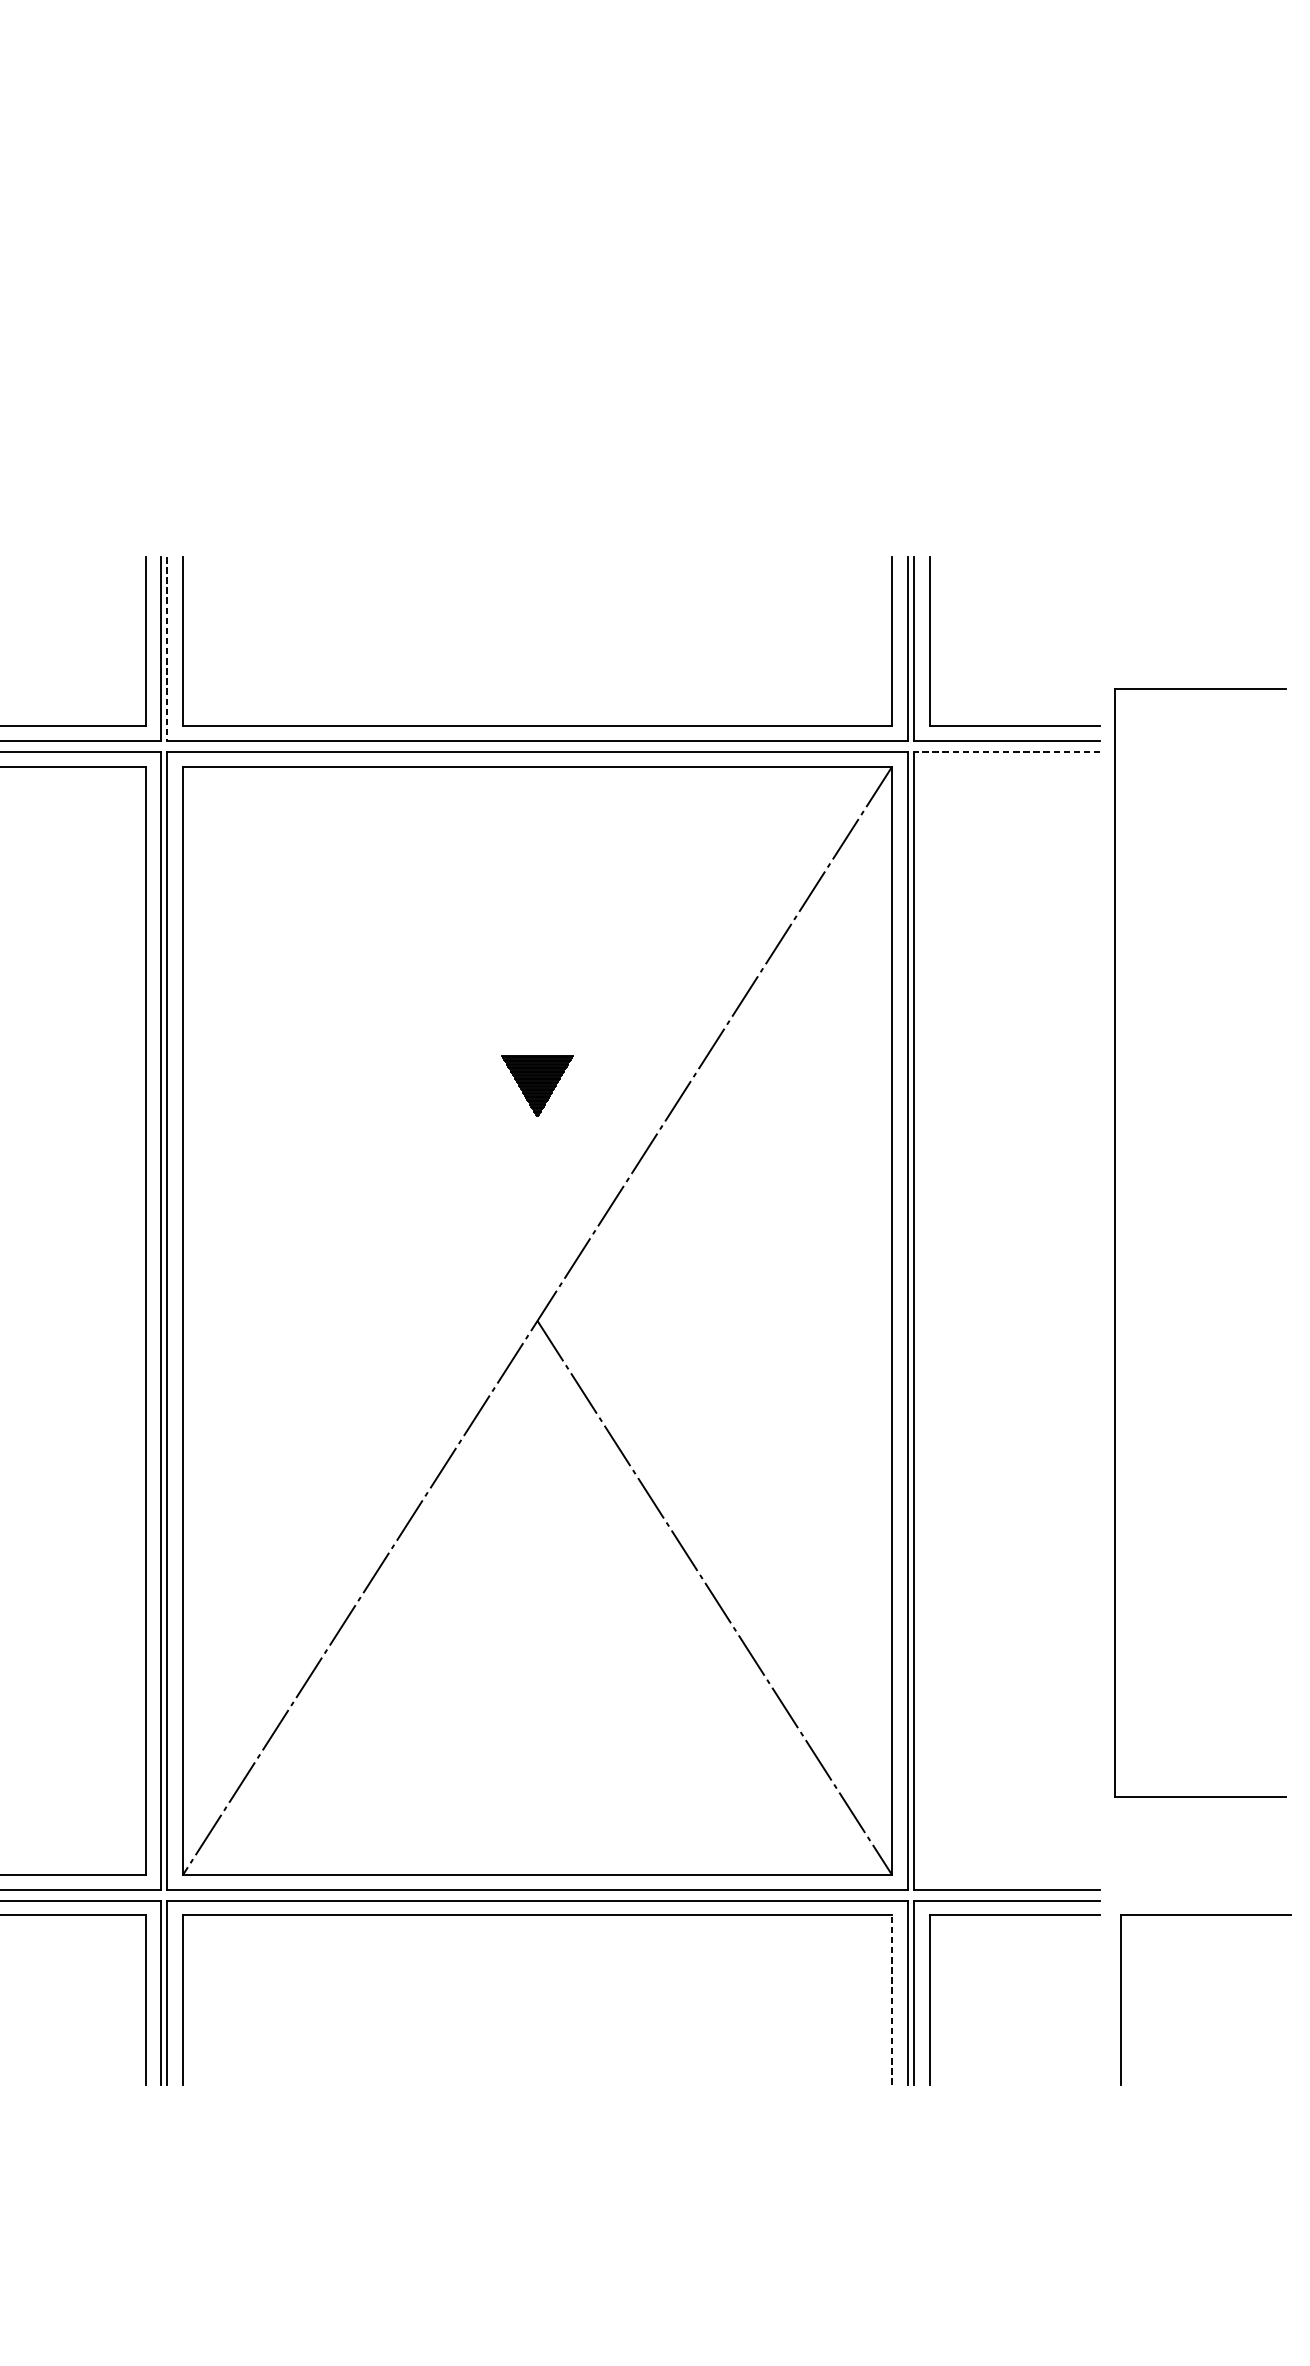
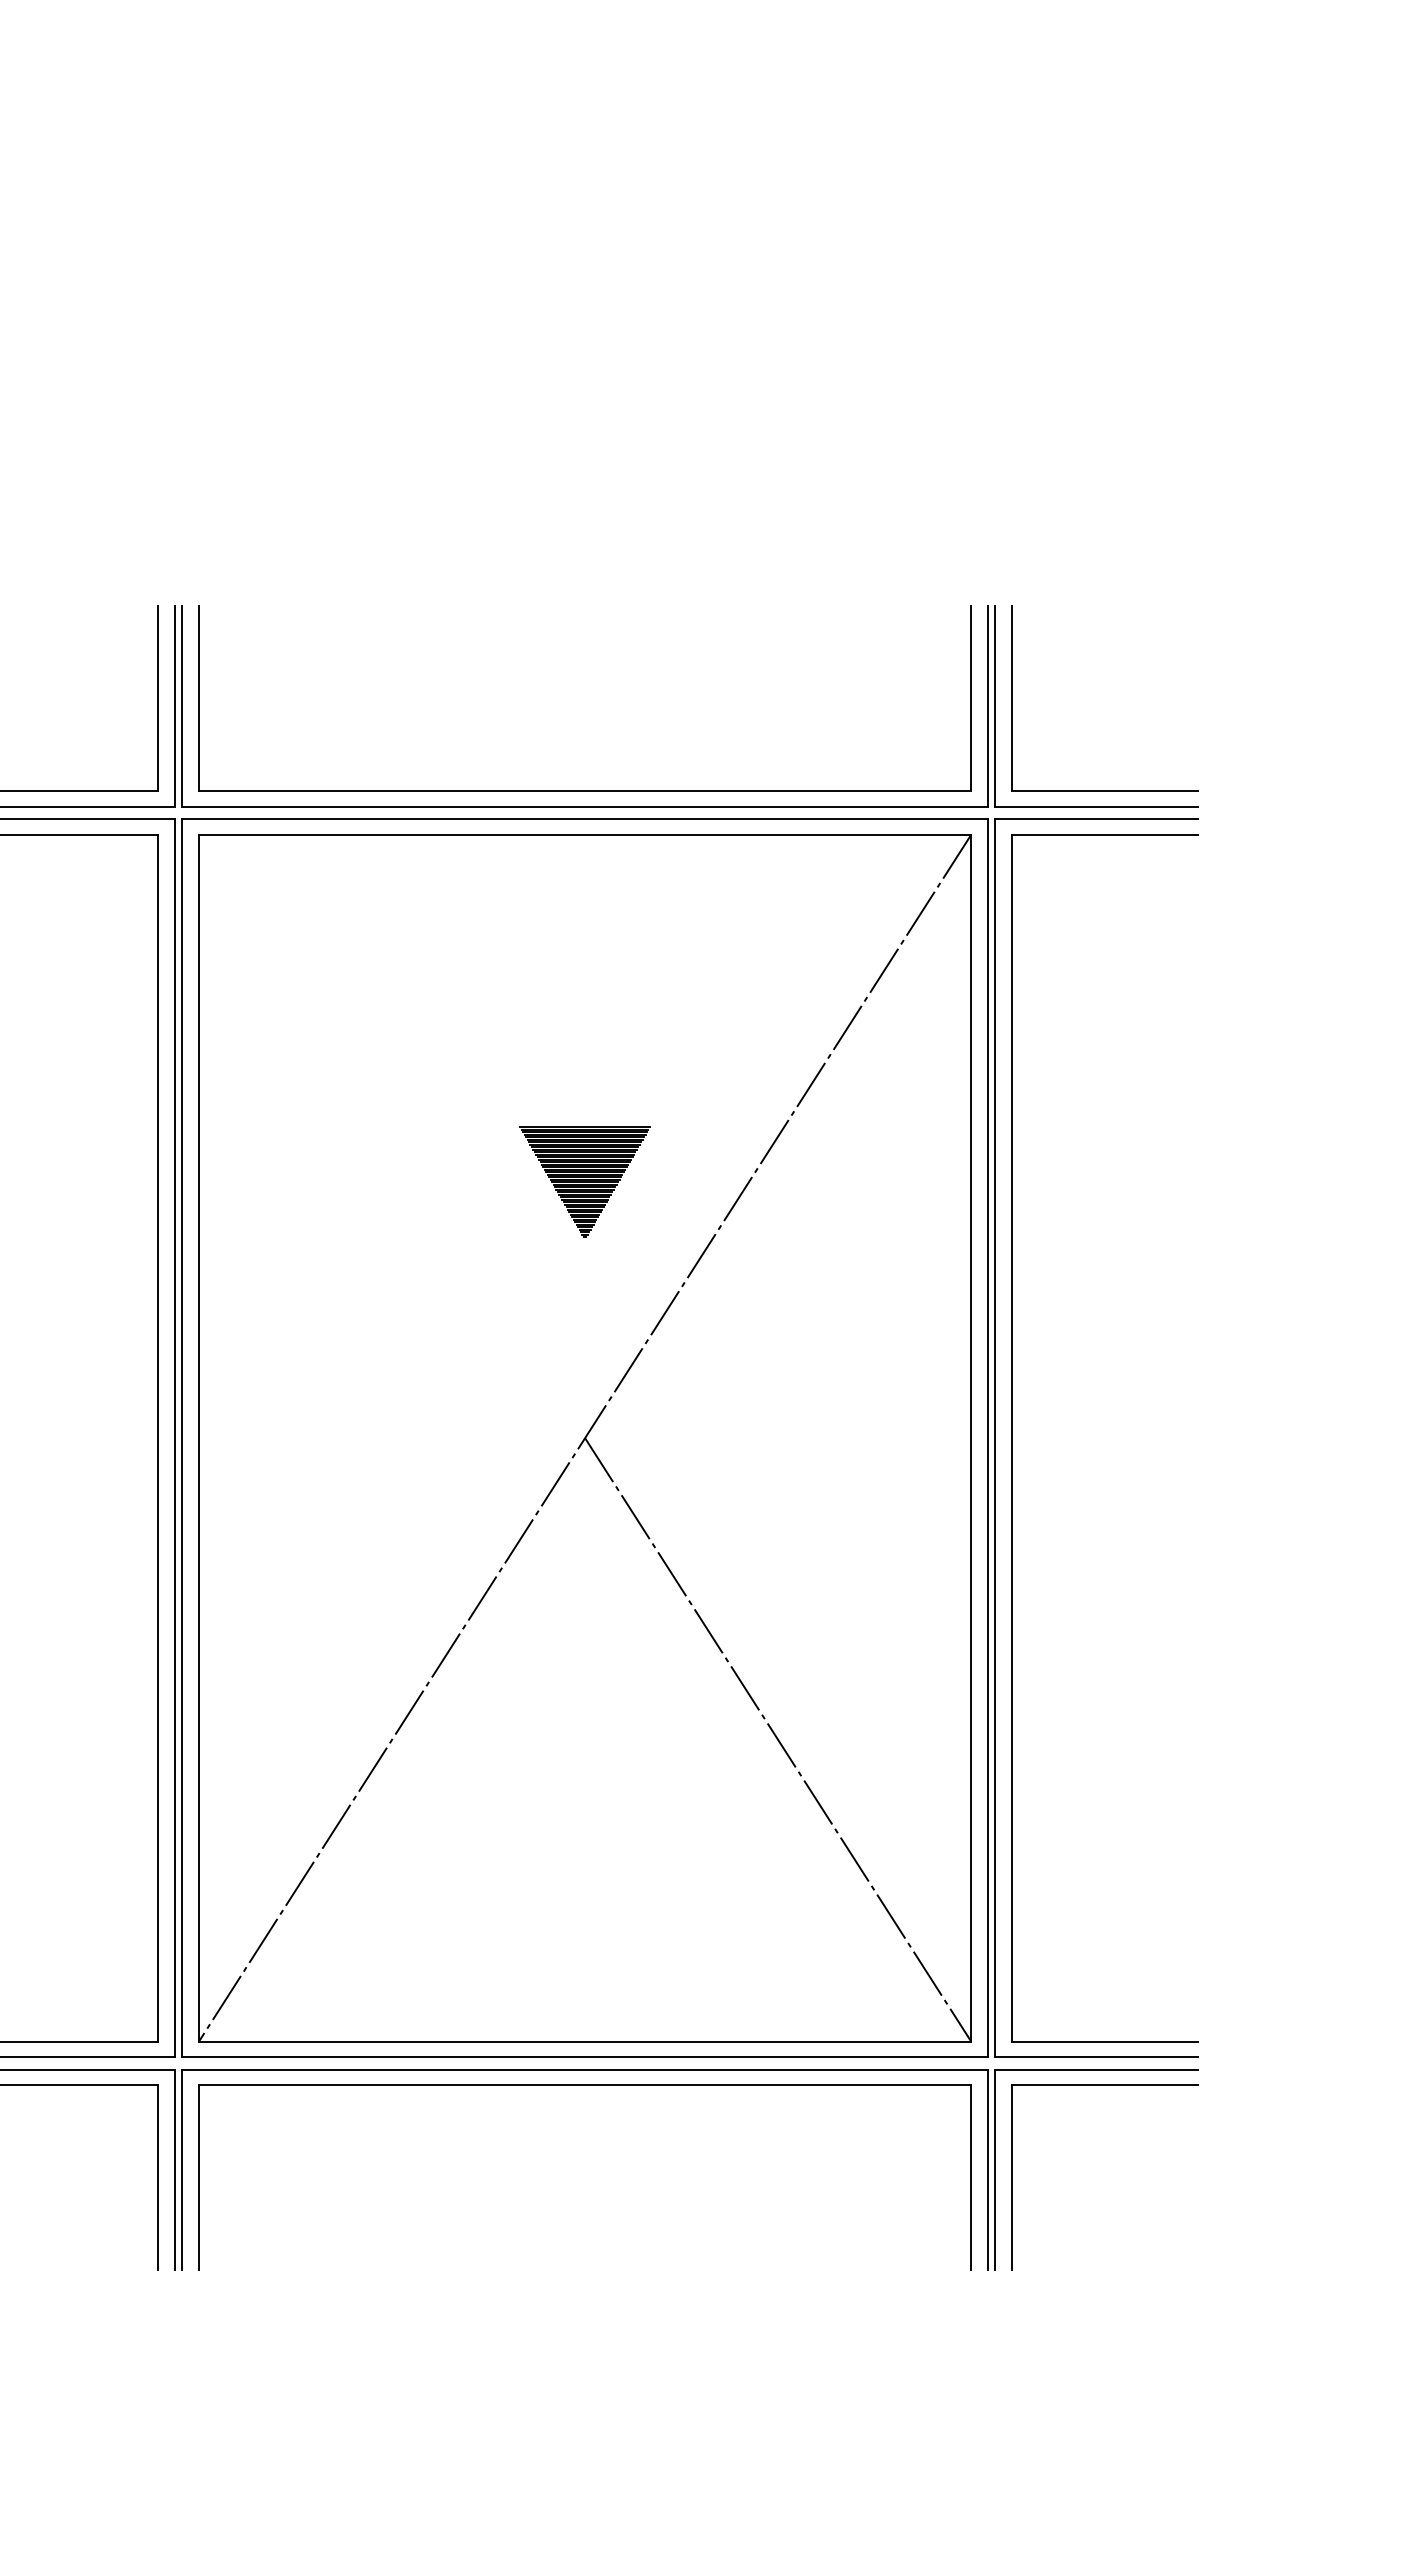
line: (166, 649) -> (181, 707), dashed -> solid
line: (1007, 752) -> (1096, 819), dashed -> solid
part: (536, 1085) -> (584, 1181), size x1.67
part: (1115, 1243) -> (1012, 1438), moved
part: (1205, 1915) -> (1312, 2085), removed
line: (892, 1999) -> (971, 2177), dashed -> solid

